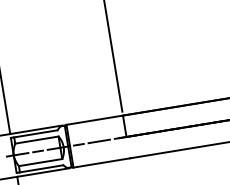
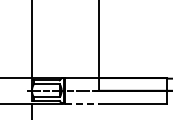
line: (102, 162) -> (82, 103), solid -> dashed

